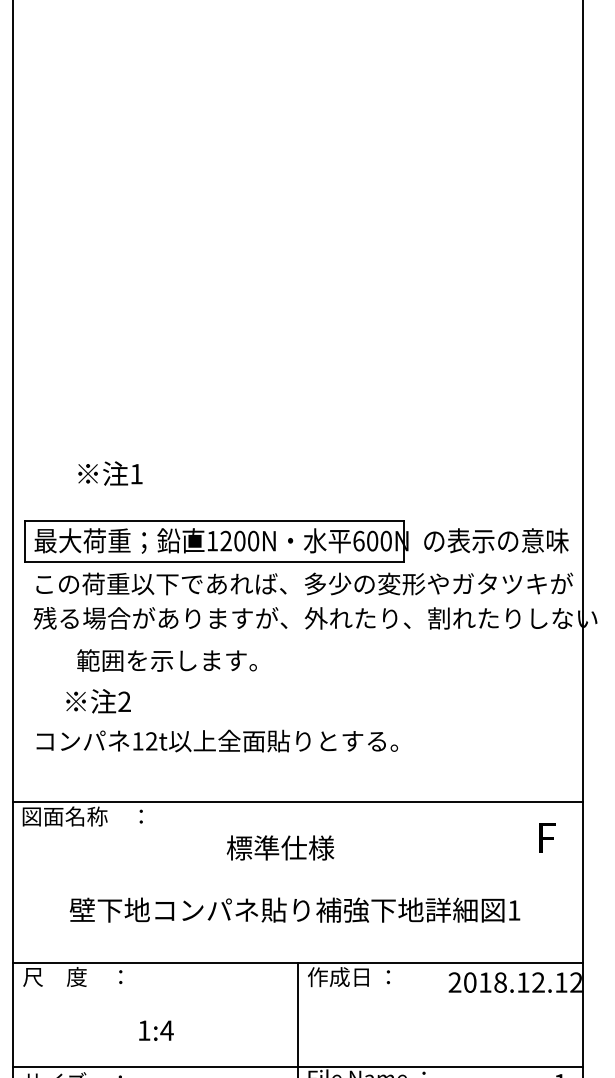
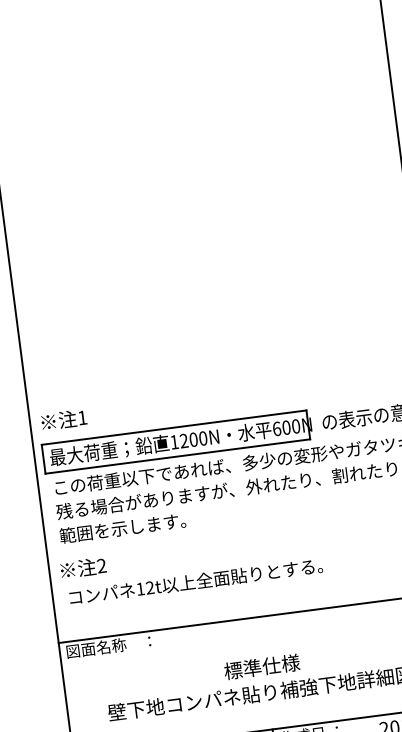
text: (110, 473) -> (64, 419), moved
text: (166, 660) -> (122, 528), moved
text: (98, 701) -> (83, 568), moved
text: (280, 847) -> (262, 666), moved

